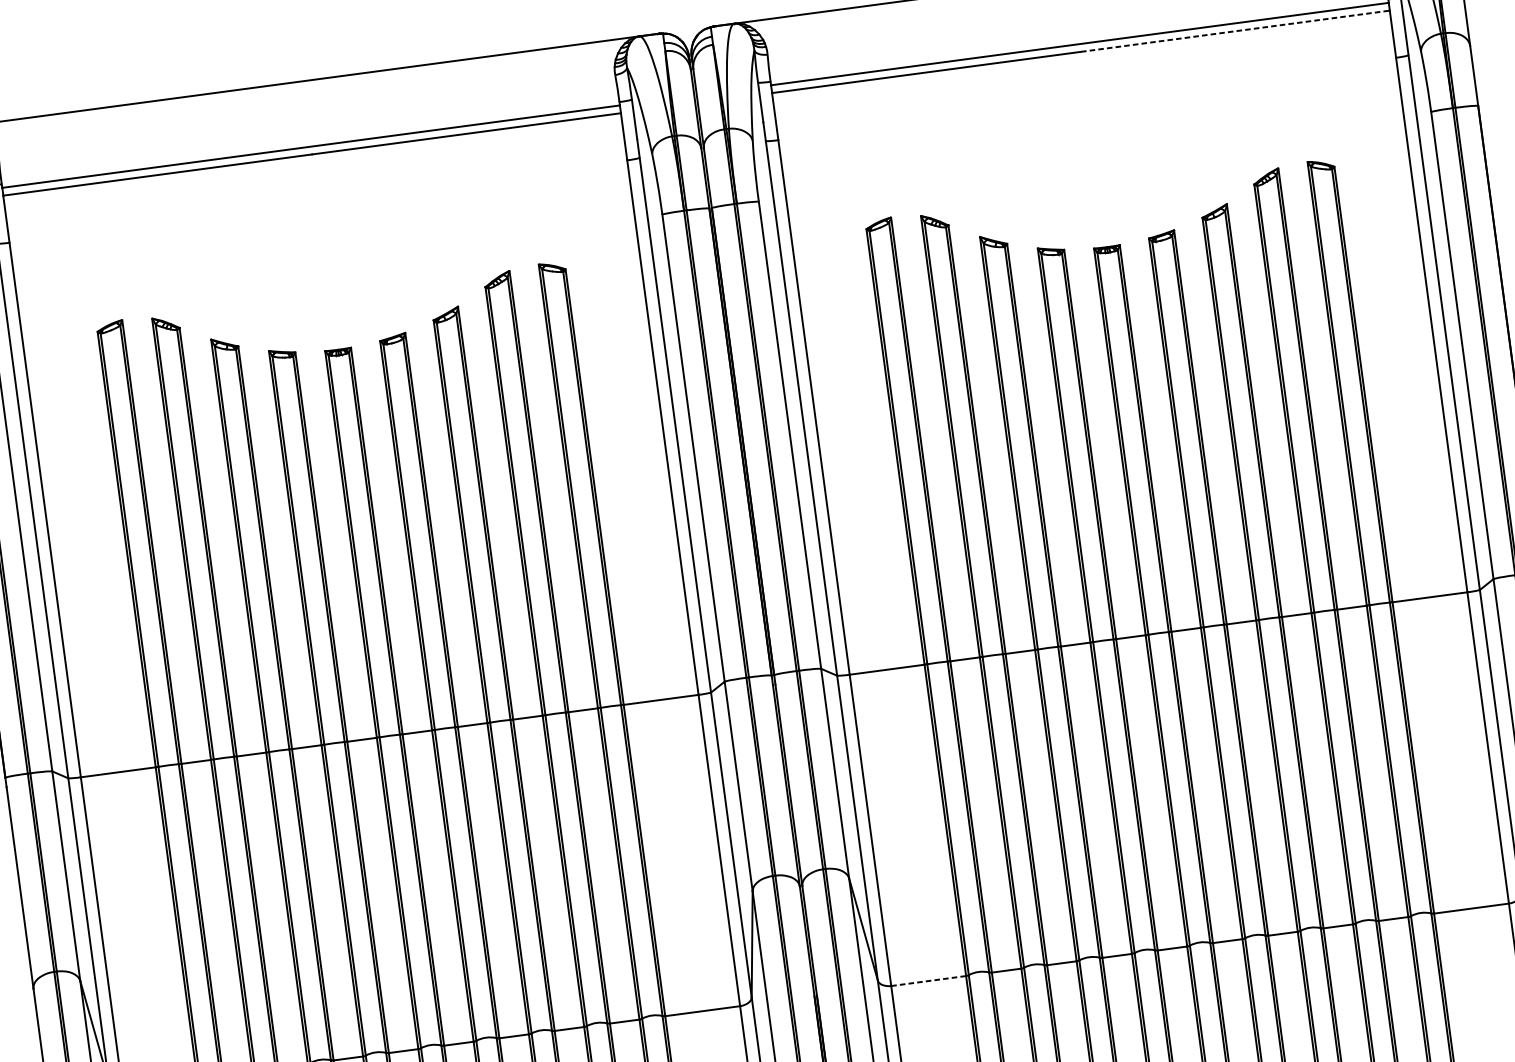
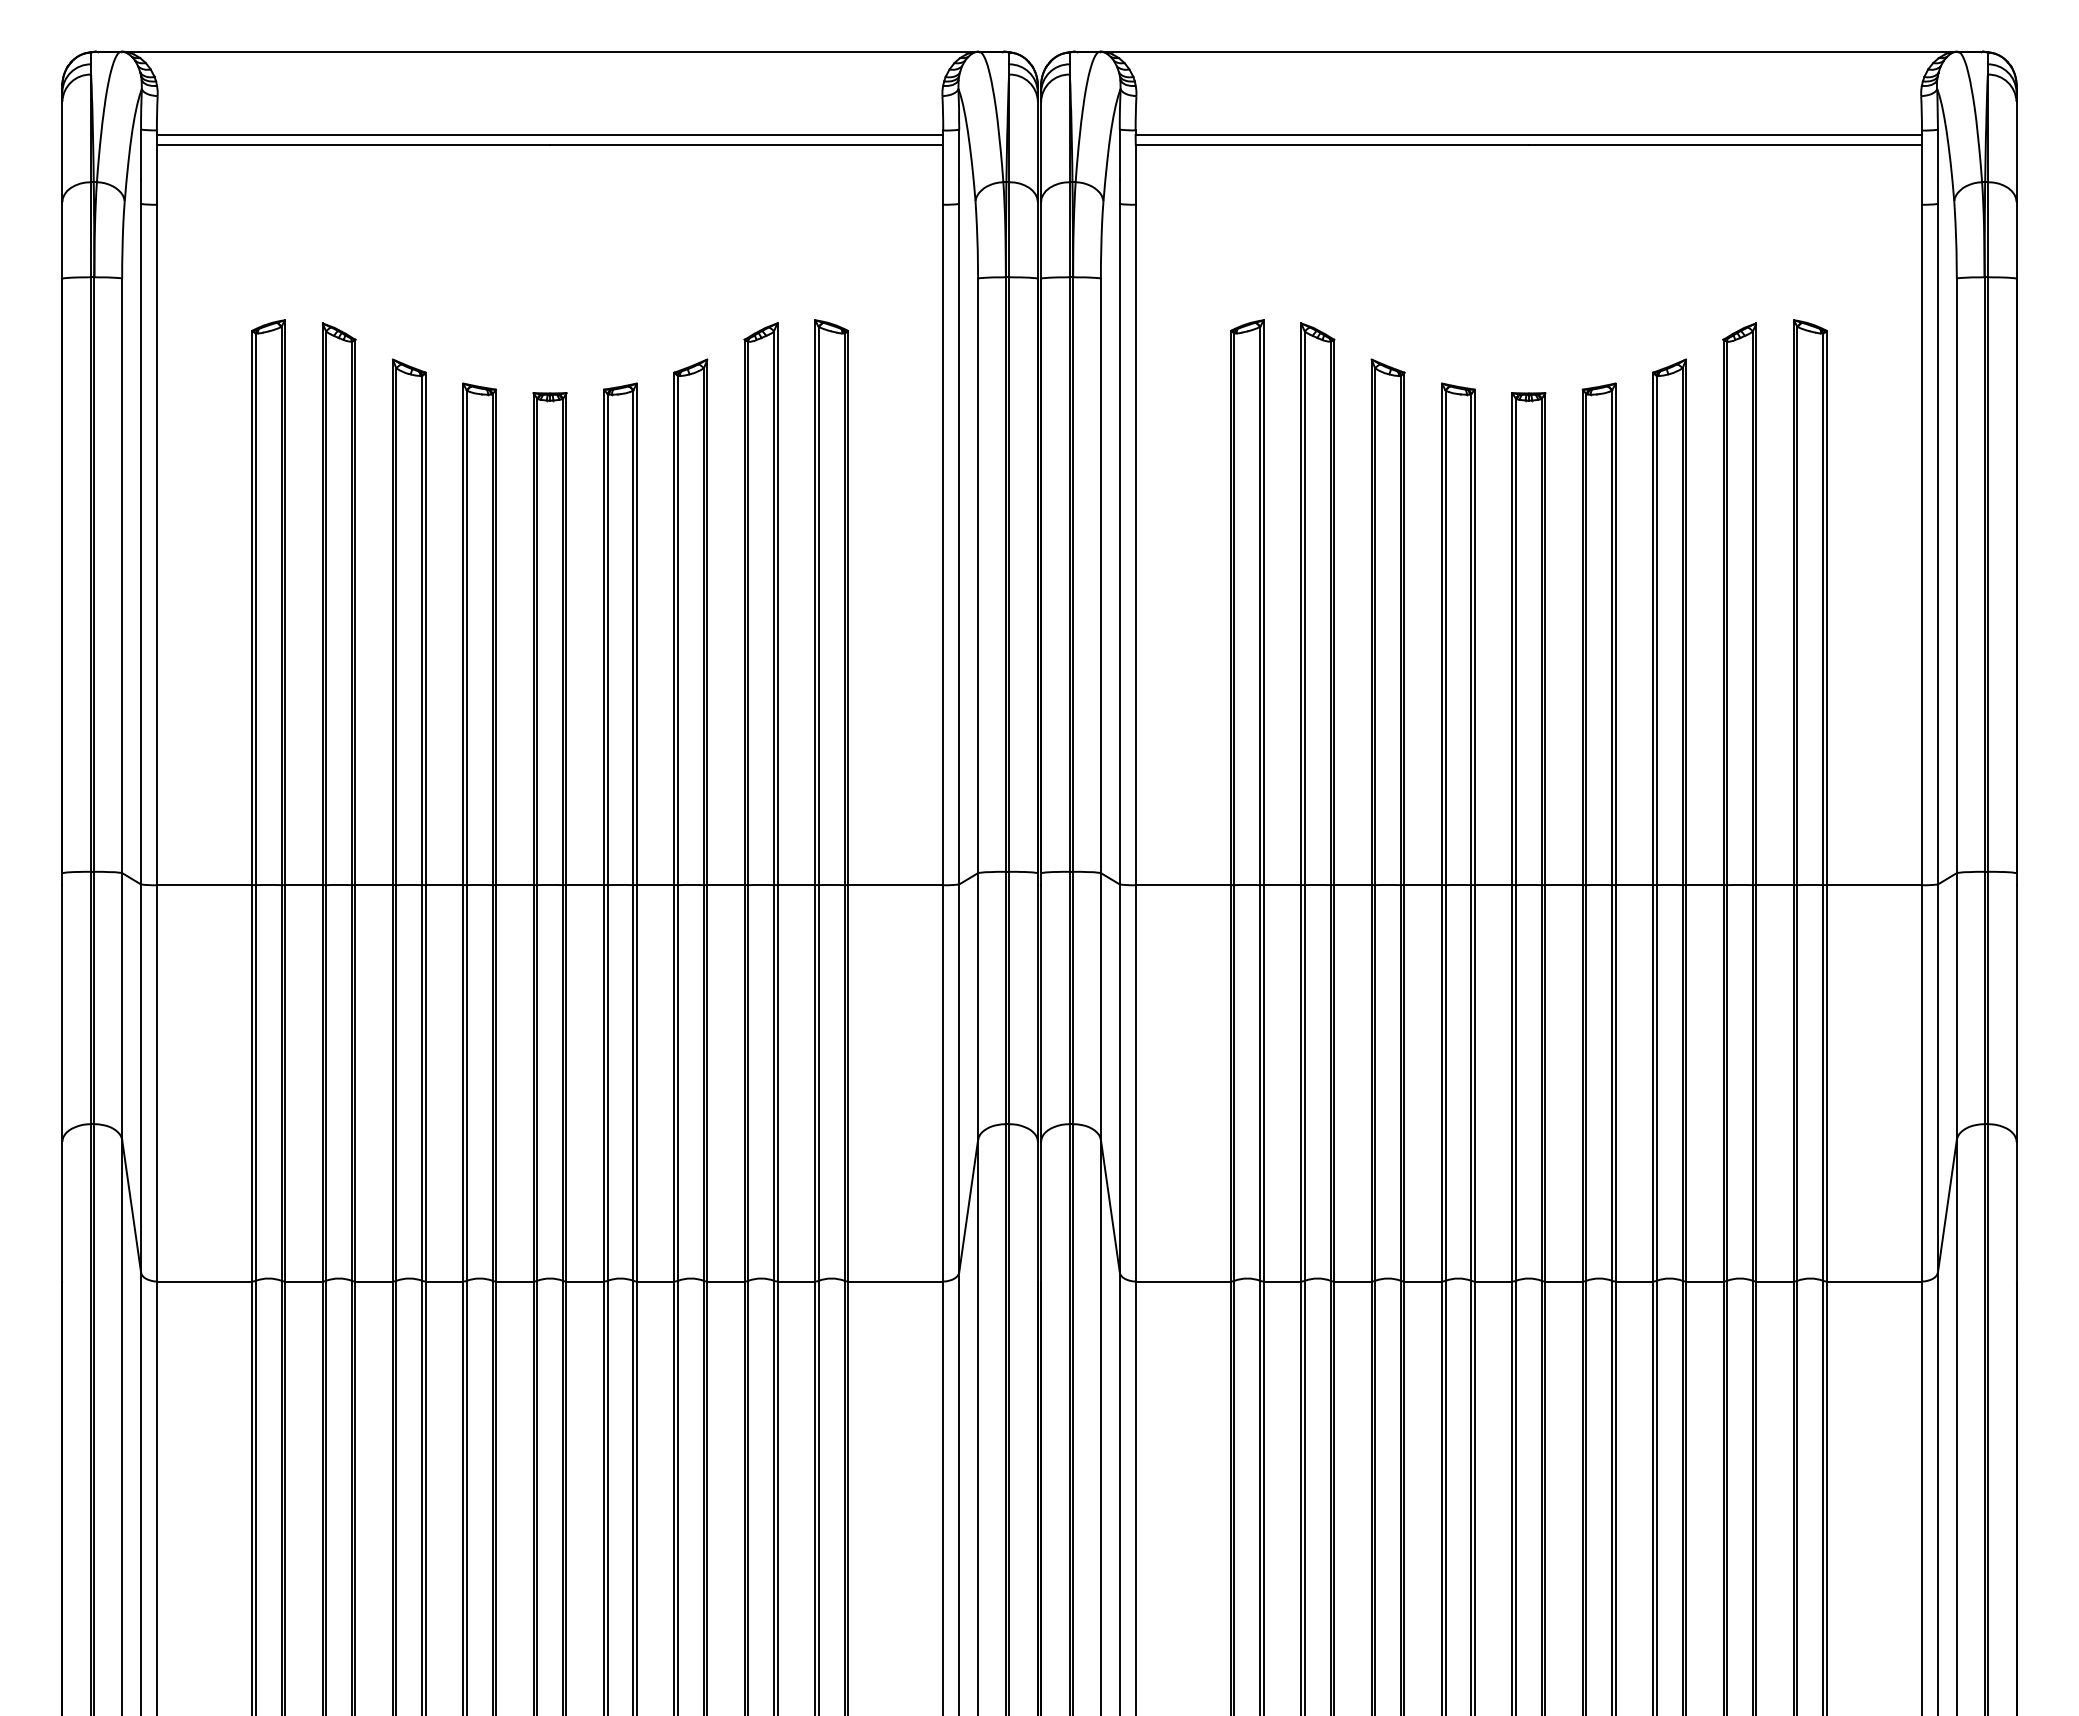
line: (1235, 31) -> (1725, 144), dashed -> solid
line: (928, 980) -> (1183, 1281), dashed -> solid

